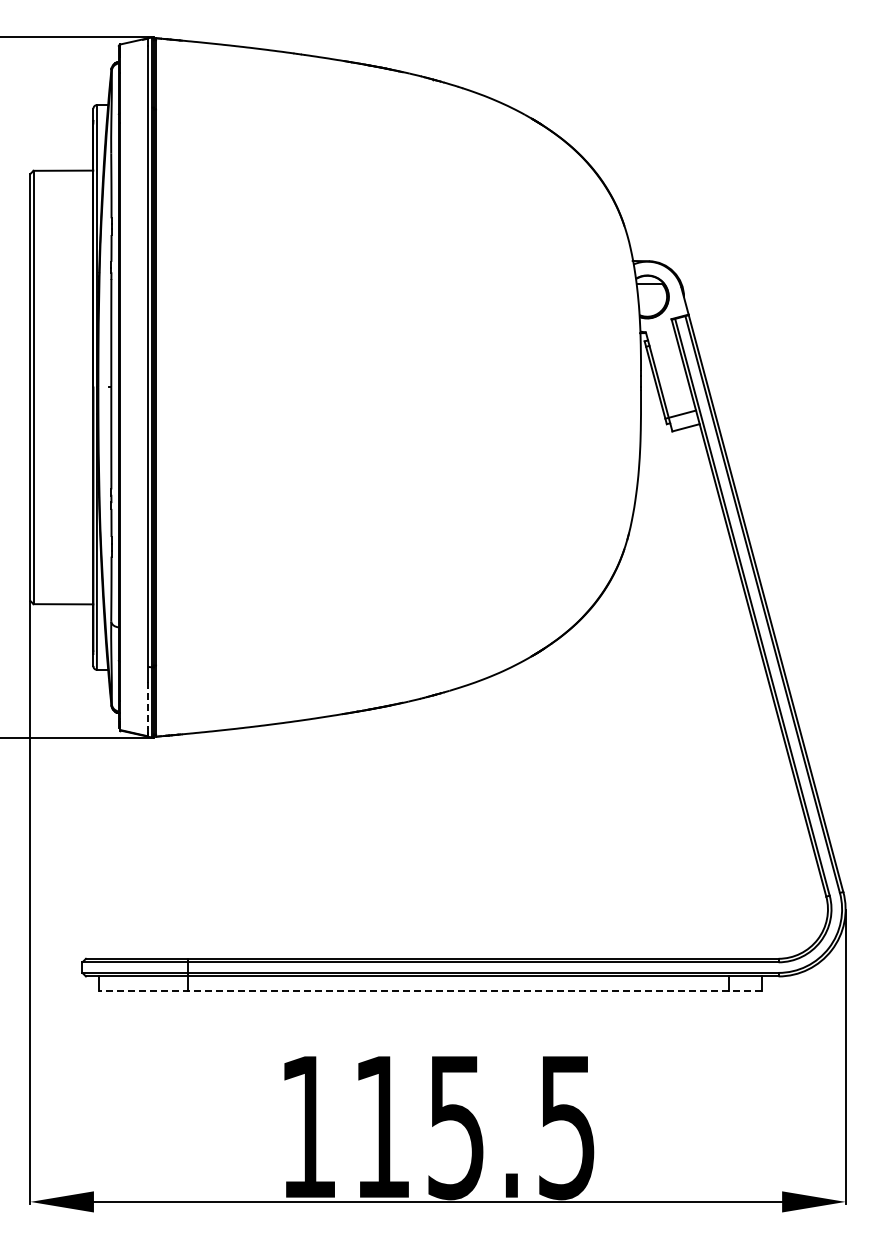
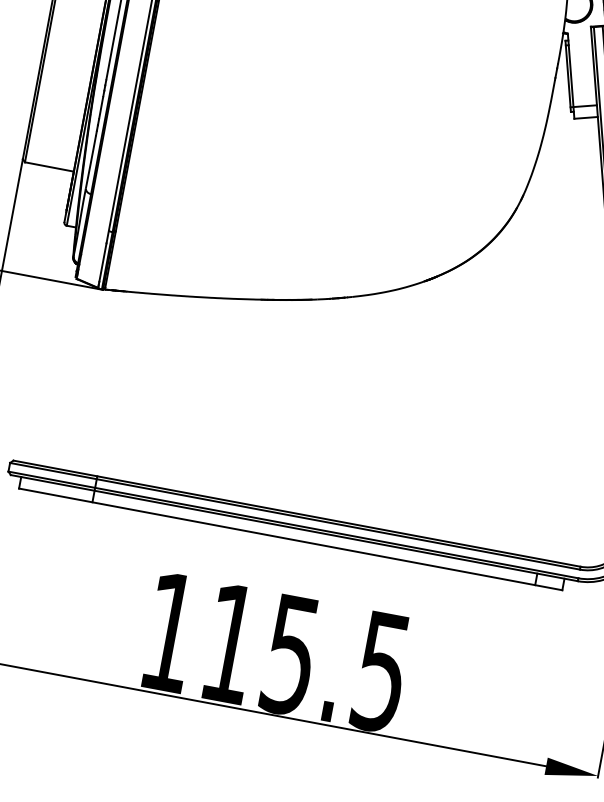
line: (147, 705) -> (102, 262), dashed -> solid
line: (430, 990) -> (290, 539), dashed -> solid

